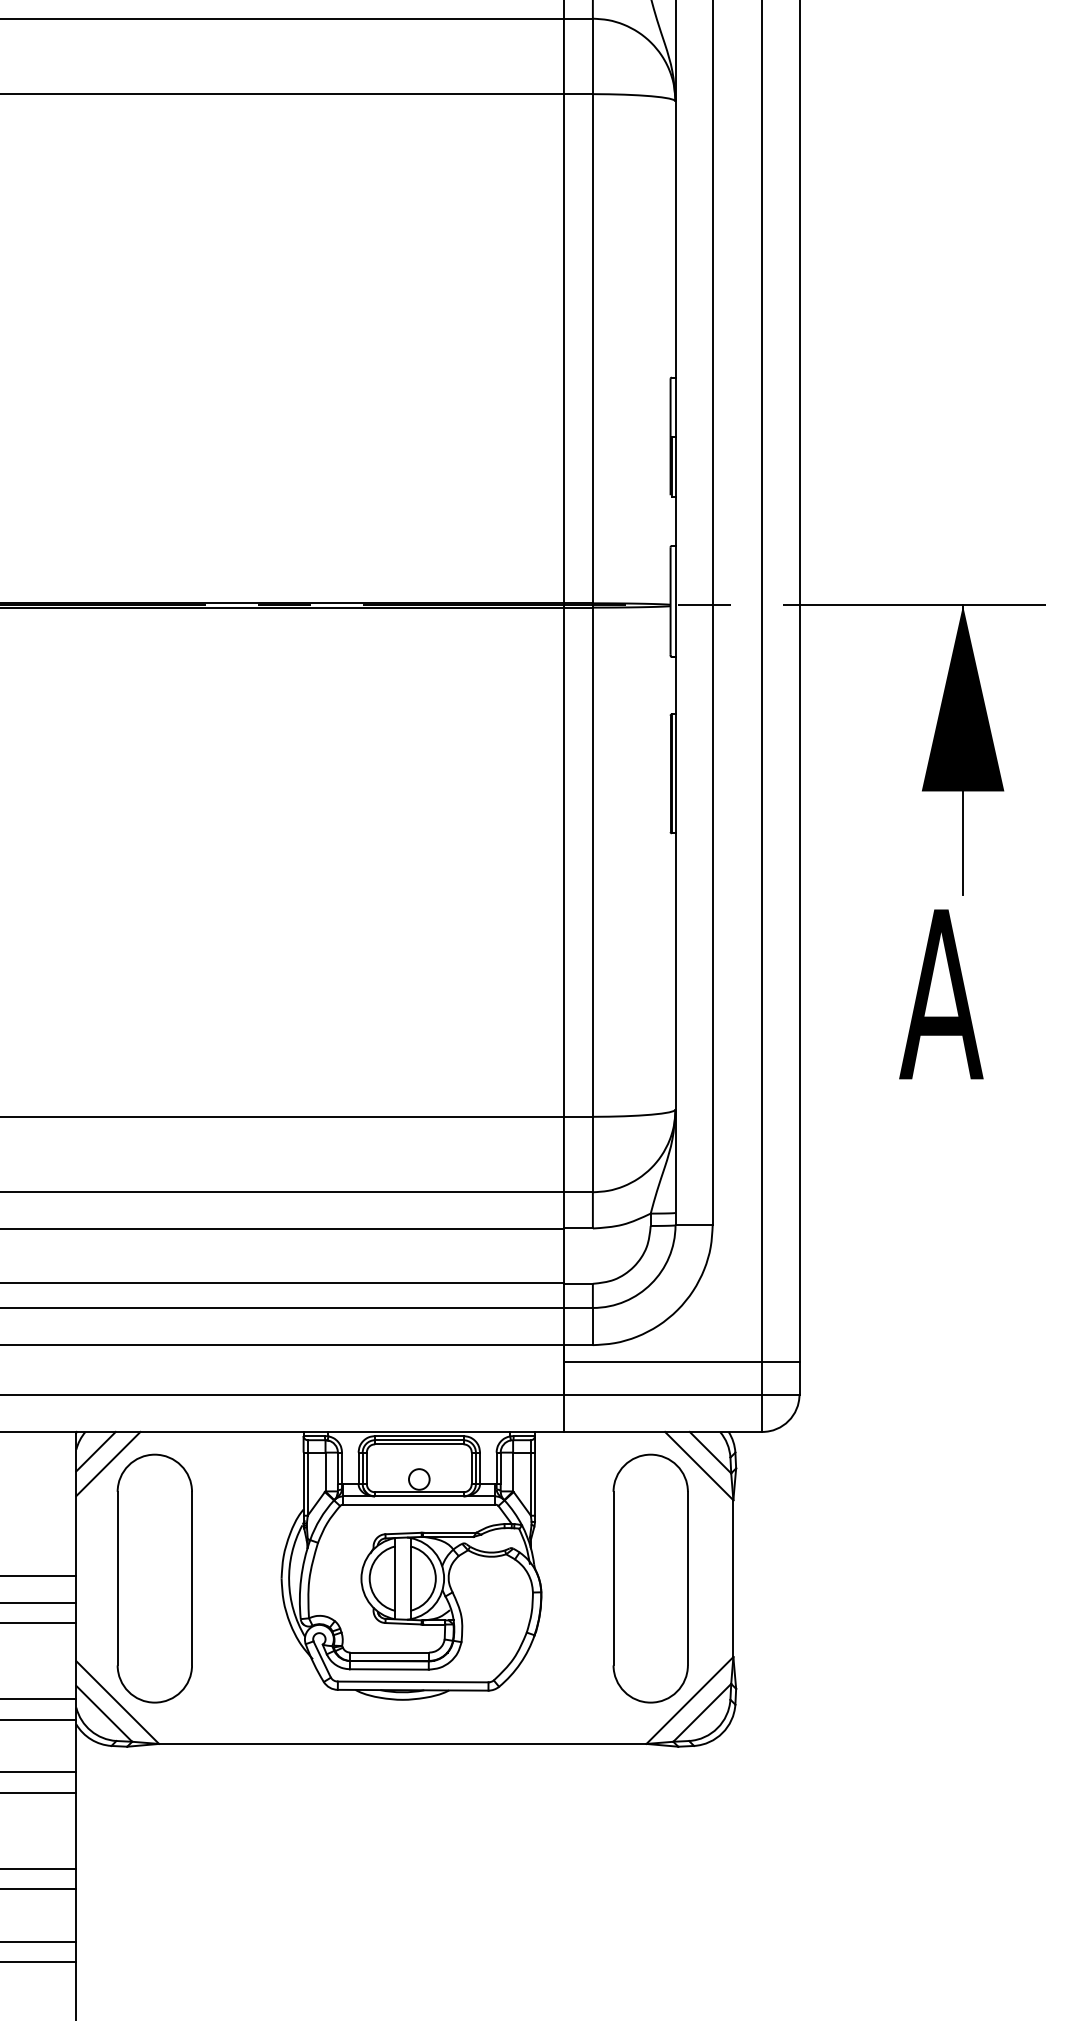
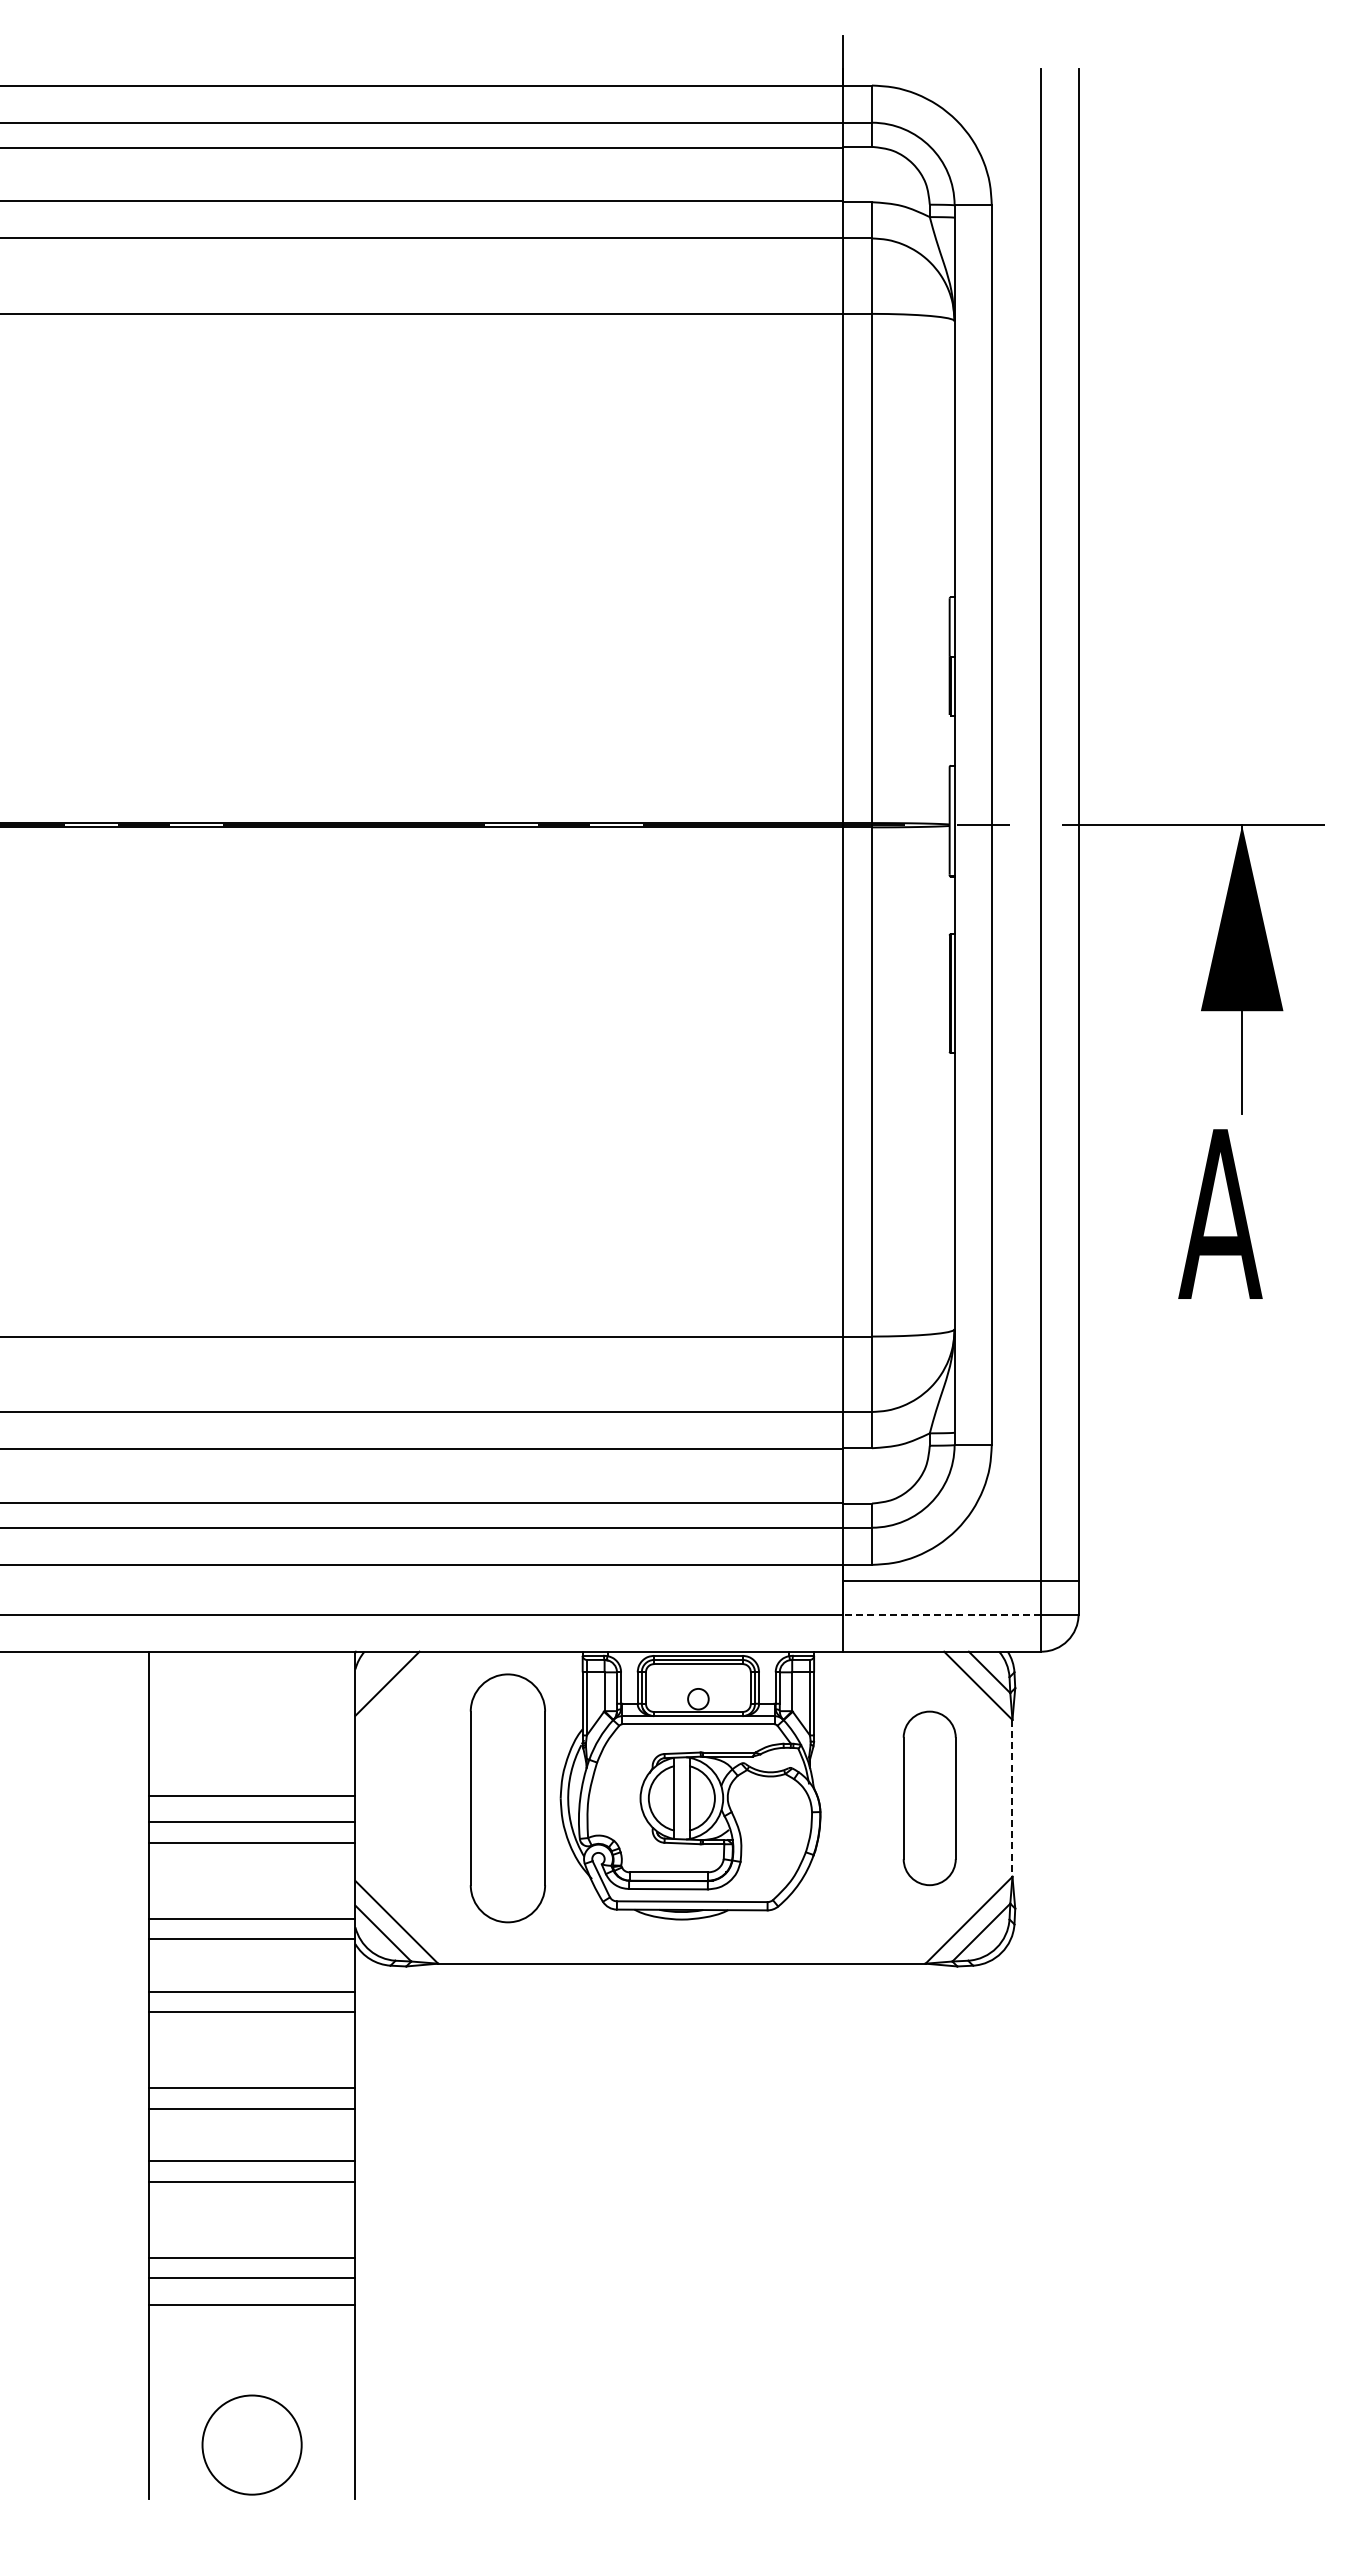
line: (662, 1394) -> (941, 1614), solid -> dashed
line: (95, 1451) -> (374, 1671), removed
part: (154, 1578) -> (507, 1798), moved
part: (650, 1578) -> (929, 1798), size x0.7
line: (733, 1578) -> (1012, 1798), solid -> dashed

